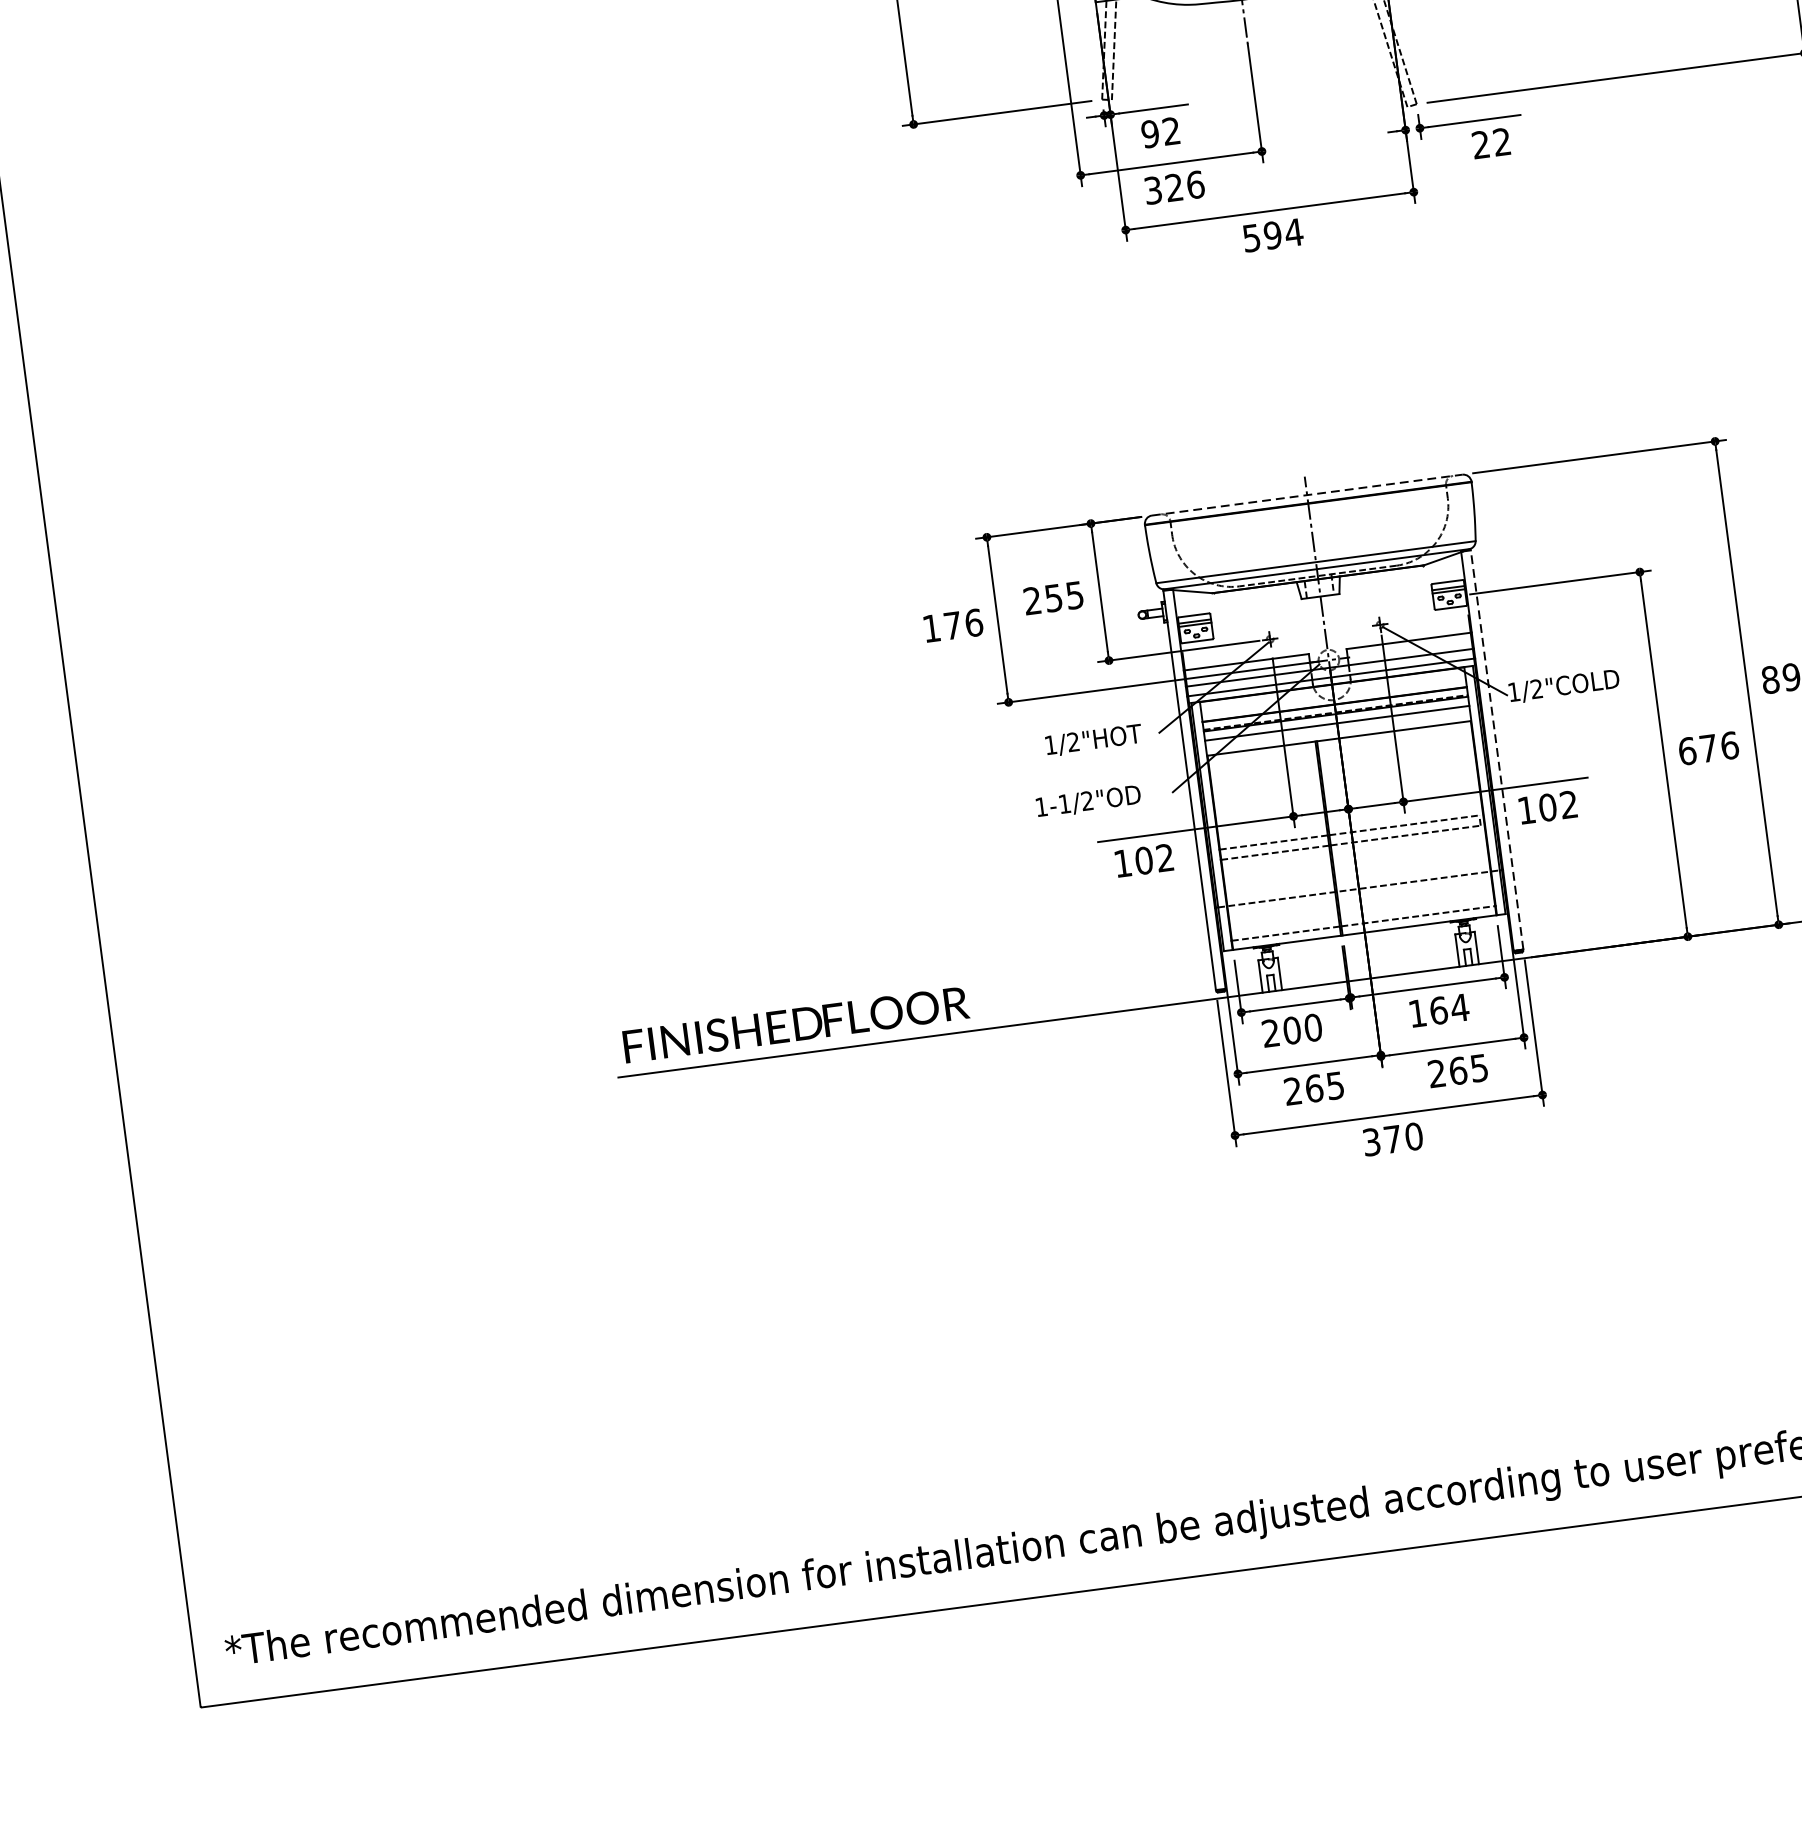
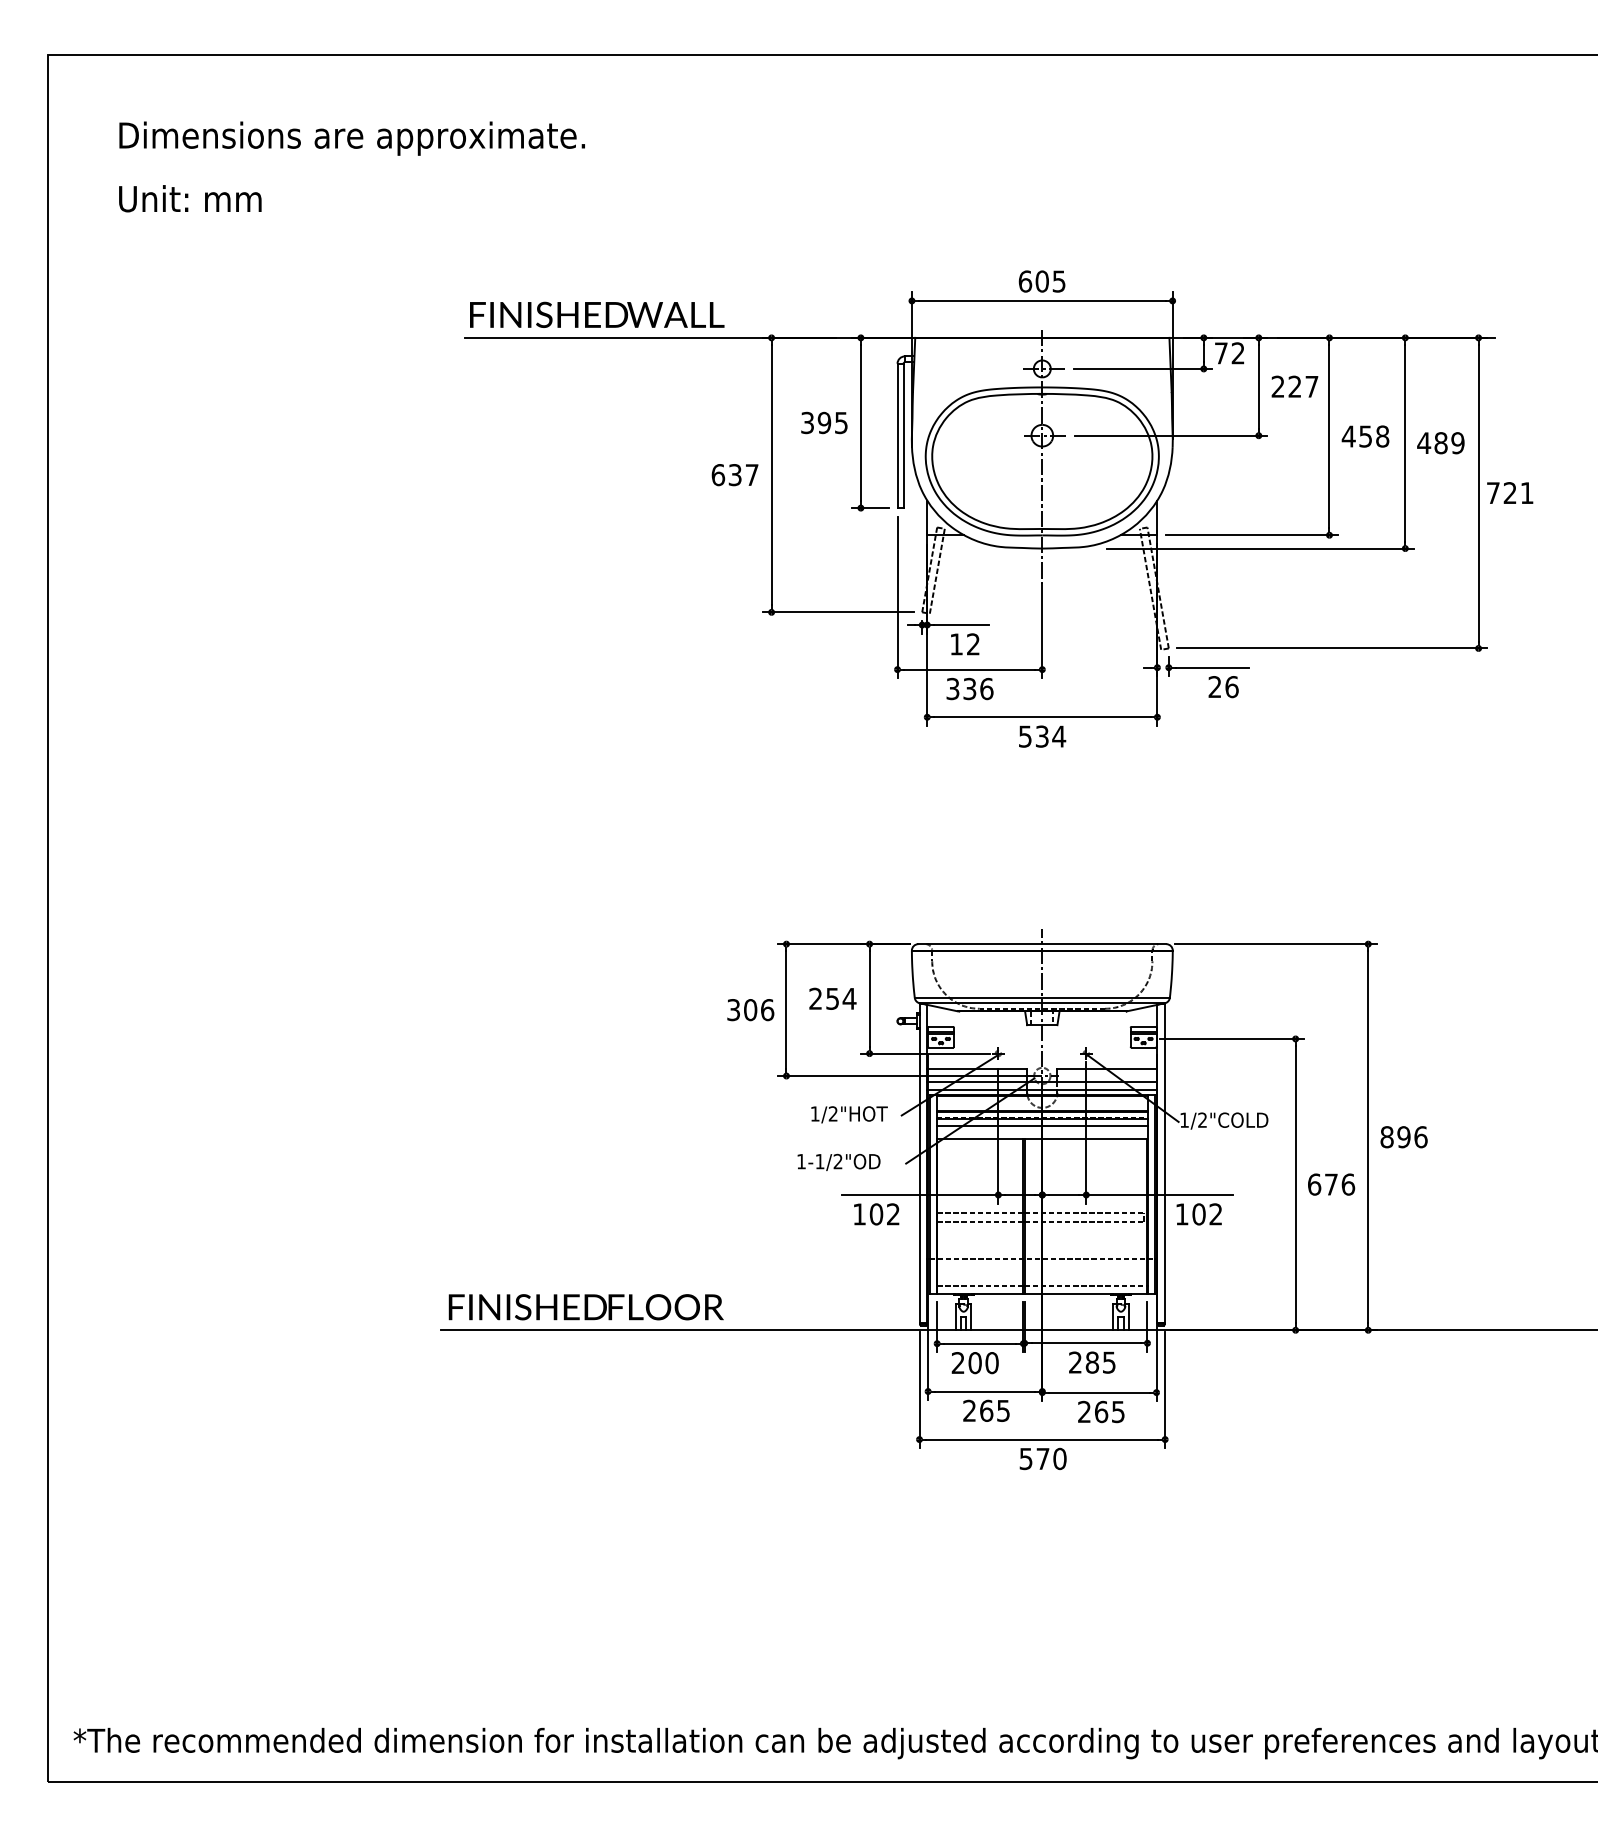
text: (1150, 134) -> (956, 644), 92 -> 12
text: (1501, 142) -> (1231, 687), 22 -> 26
text: (1174, 188) -> (969, 689), 326 -> 336
text: (1271, 235) -> (1041, 736), 594 -> 534
line: (1307, 495) -> (1042, 944), dashed -> solid
text: (1074, 594) -> (849, 998), 255 -> 254
text: (942, 627) -> (742, 1010), 176 -> 306
line: (1497, 749) -> (1165, 1163), dashed -> solid
text: (1438, 1010) -> (1092, 1362), 164 -> 285
text: (1372, 1141) -> (1026, 1458), 370 -> 570

